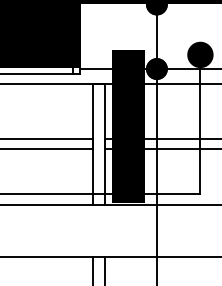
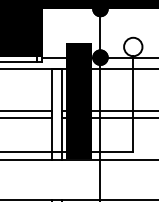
fill: (200, 54) -> (133, 46), removed

